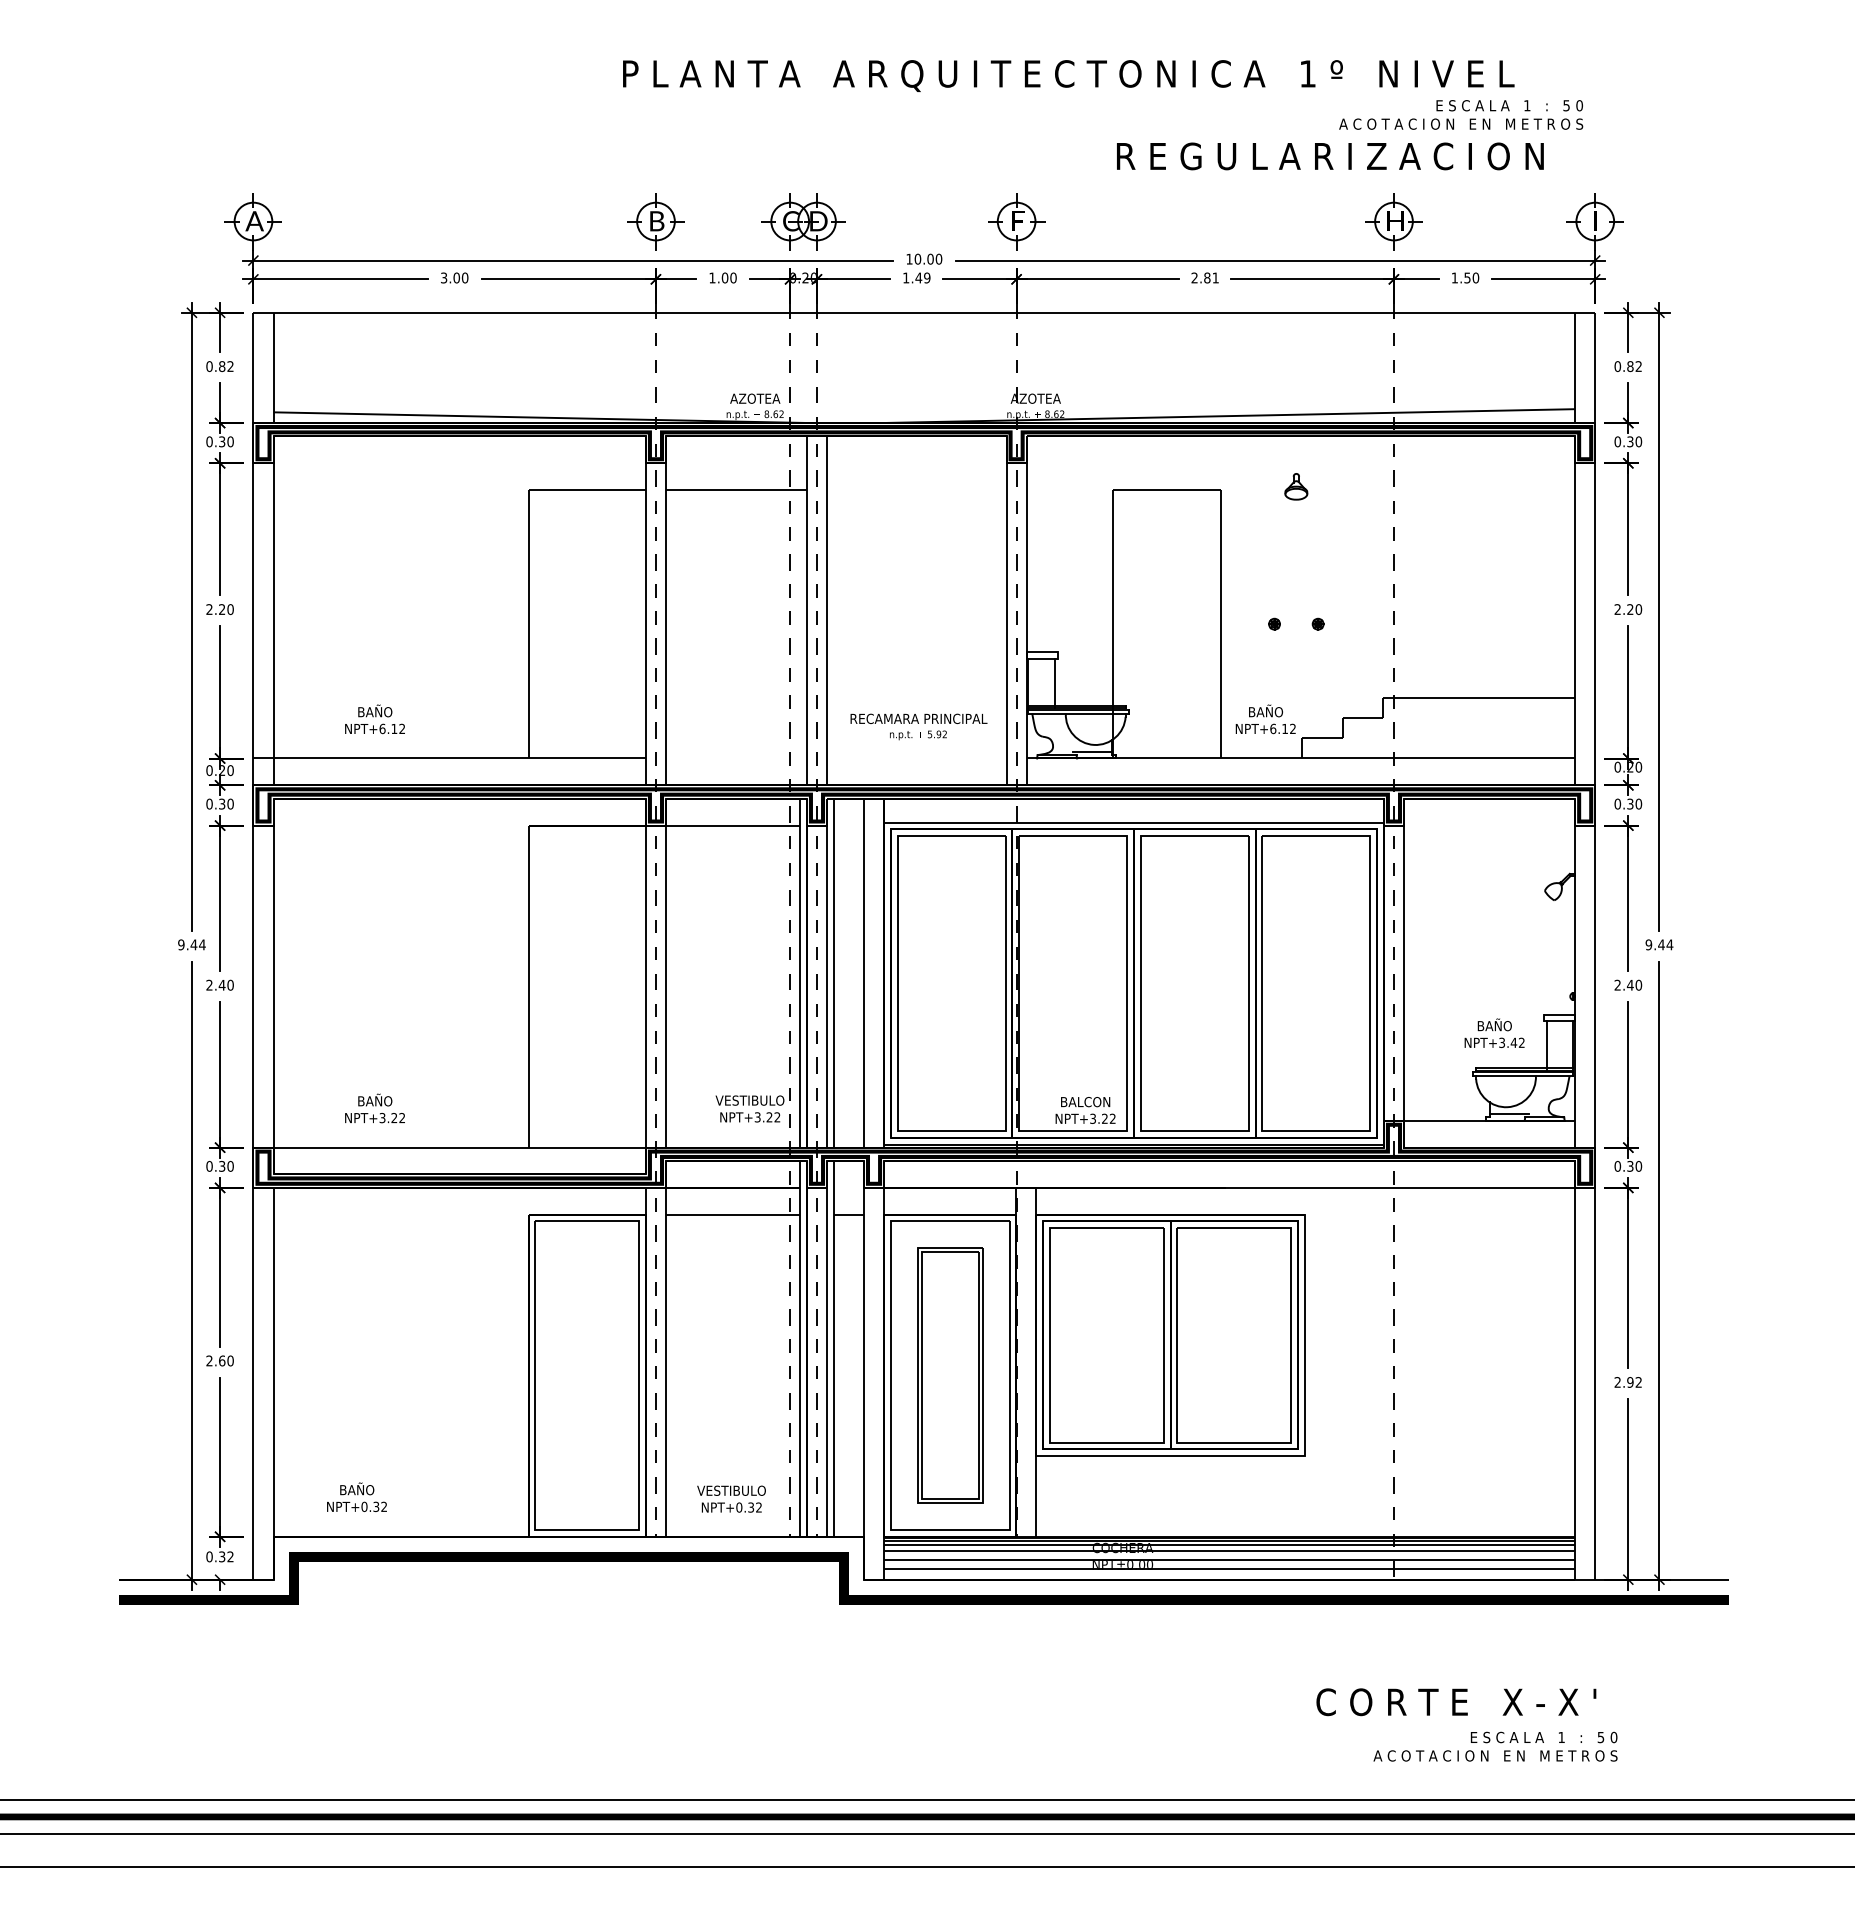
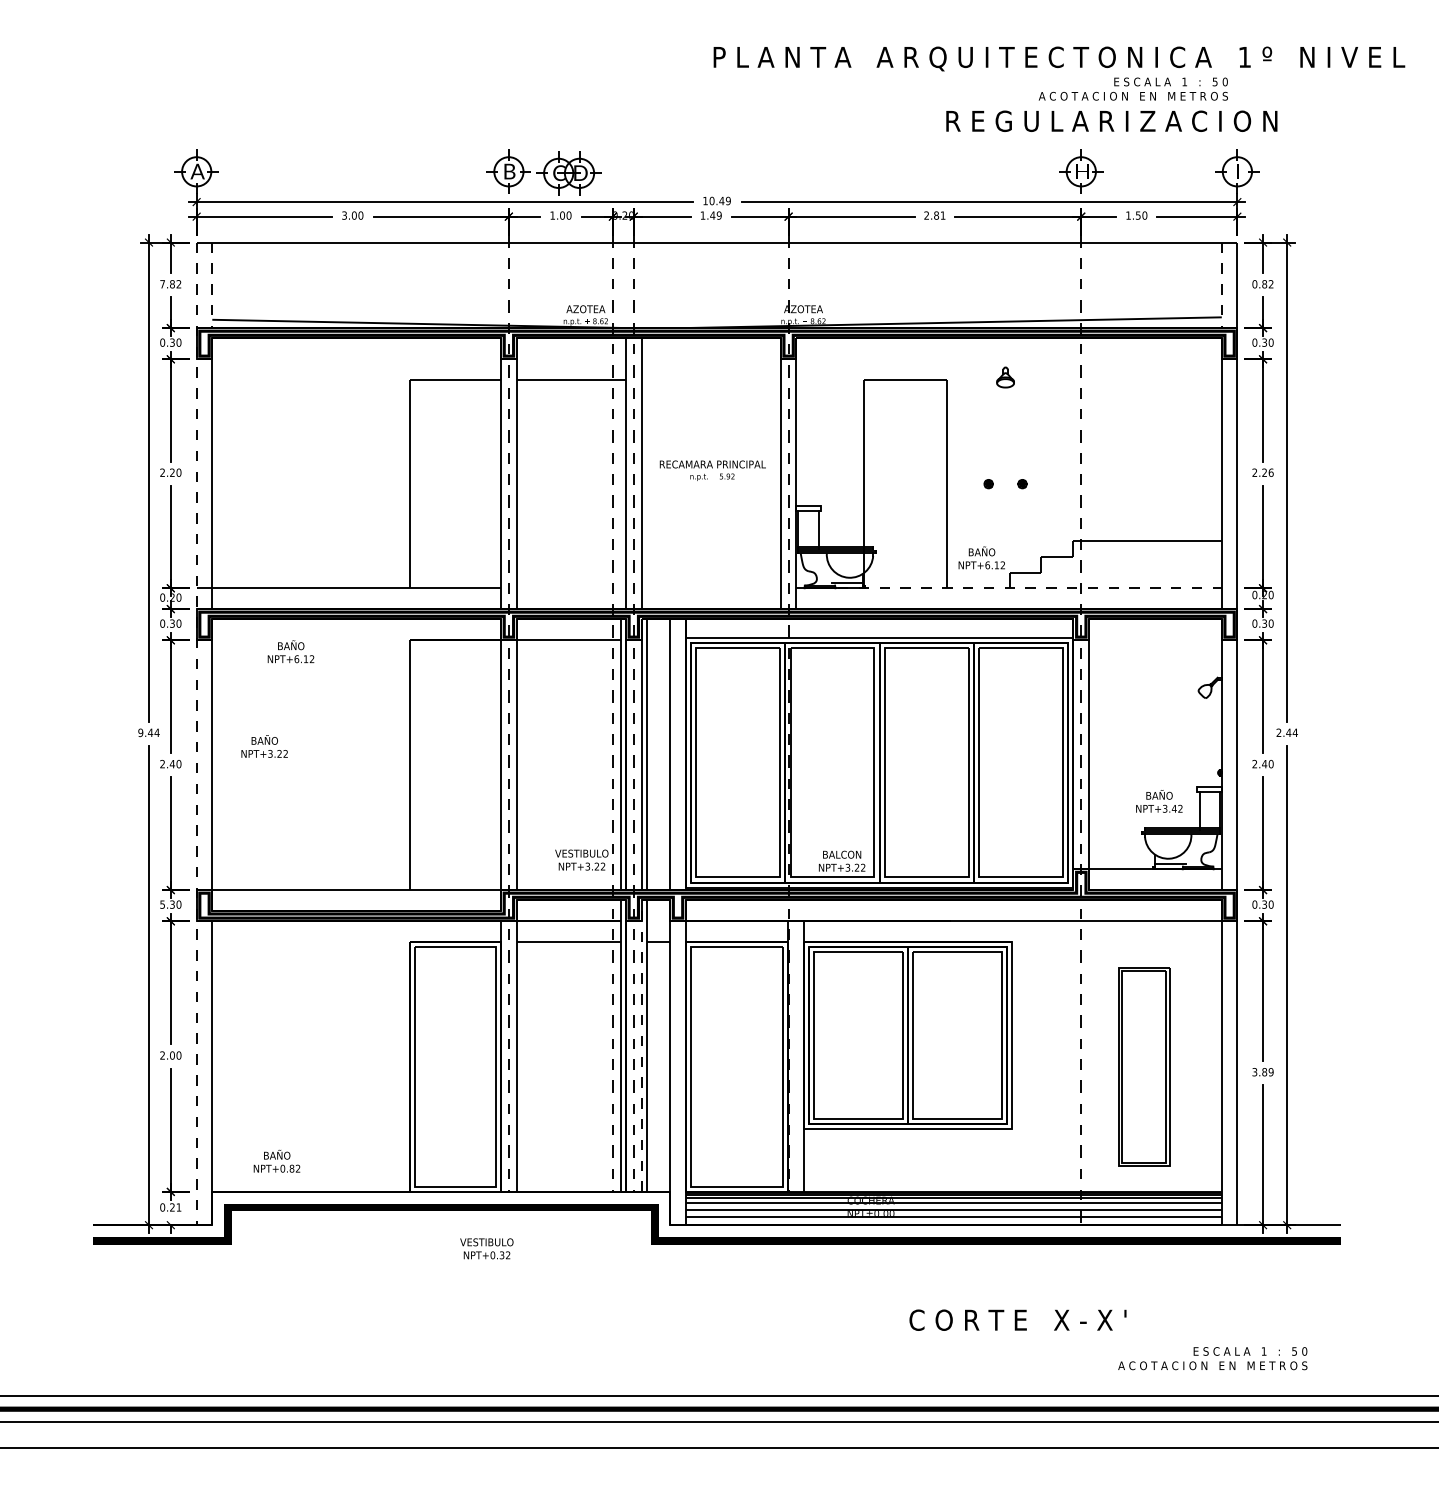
text: (1068, 75) -> (1059, 58), moved
text: (1330, 156) -> (1111, 121), moved
part: (803, 221) -> (569, 173), moved
part: (1016, 221) -> (788, 171), removed
text: (934, 258) -> (724, 200), 10.00 -> 10.49
text: (209, 366) -> (162, 284), 0.82 -> 7.82
line: (273, 368) -> (212, 285), solid -> dashed
line: (1575, 368) -> (1222, 285), solid -> dashed
text: (1638, 609) -> (1270, 472), 2.20 -> 2.26
text: (374, 719) -> (290, 651), moved
text: (918, 726) -> (712, 470), moved
line: (1301, 758) -> (1009, 588), solid -> dashed
text: (1648, 944) -> (1278, 732), 9.44 -> 2.44
line: (253, 946) -> (196, 734), solid -> dashed
text: (374, 1108) -> (264, 746), moved
text: (209, 1165) -> (162, 903), 0.30 -> 5.30
line: (827, 1348) -> (641, 1045), solid -> dashed
text: (222, 1360) -> (172, 1055), 2.60 -> 2.00
part: (950, 1375) -> (1144, 1066), moved
text: (1628, 1382) -> (1263, 1072), 2.92 -> 3.89
text: (731, 1498) -> (486, 1248), moved
text: (376, 1506) -> (292, 1168), NPT+0.32 -> NPT+0.82
text: (226, 1556) -> (175, 1207), 0.32 -> 0.21
text: (1456, 1702) -> (1018, 1320), moved
text: (1495, 1746) -> (1212, 1358), moved

